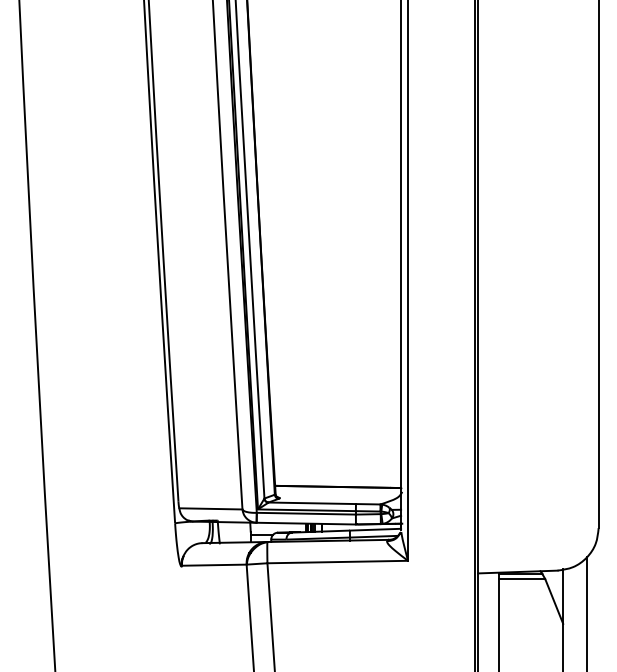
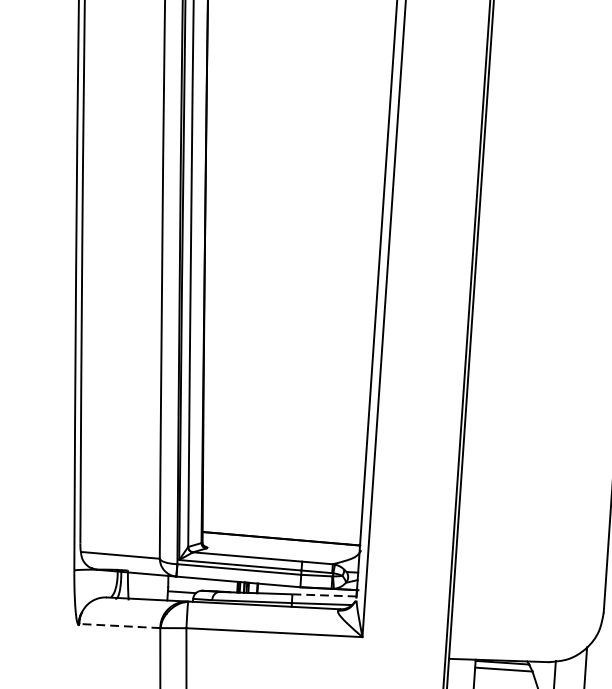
line: (375, 529) -> (324, 595), solid -> dashed
line: (213, 565) -> (118, 626), solid -> dashed

